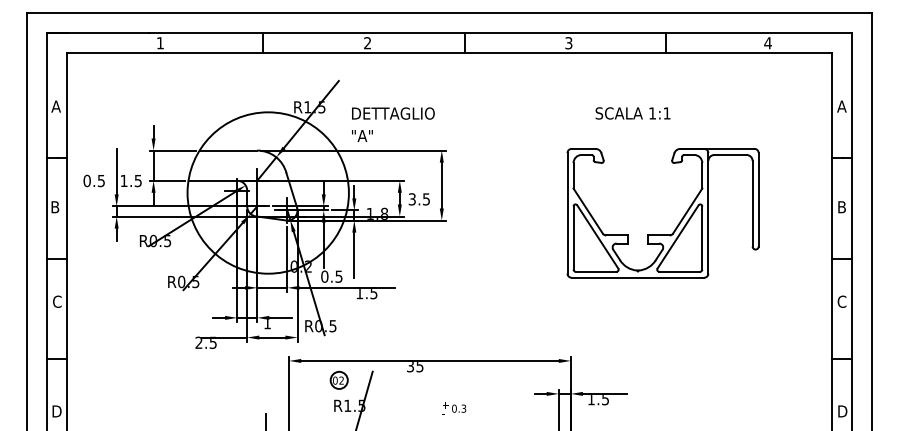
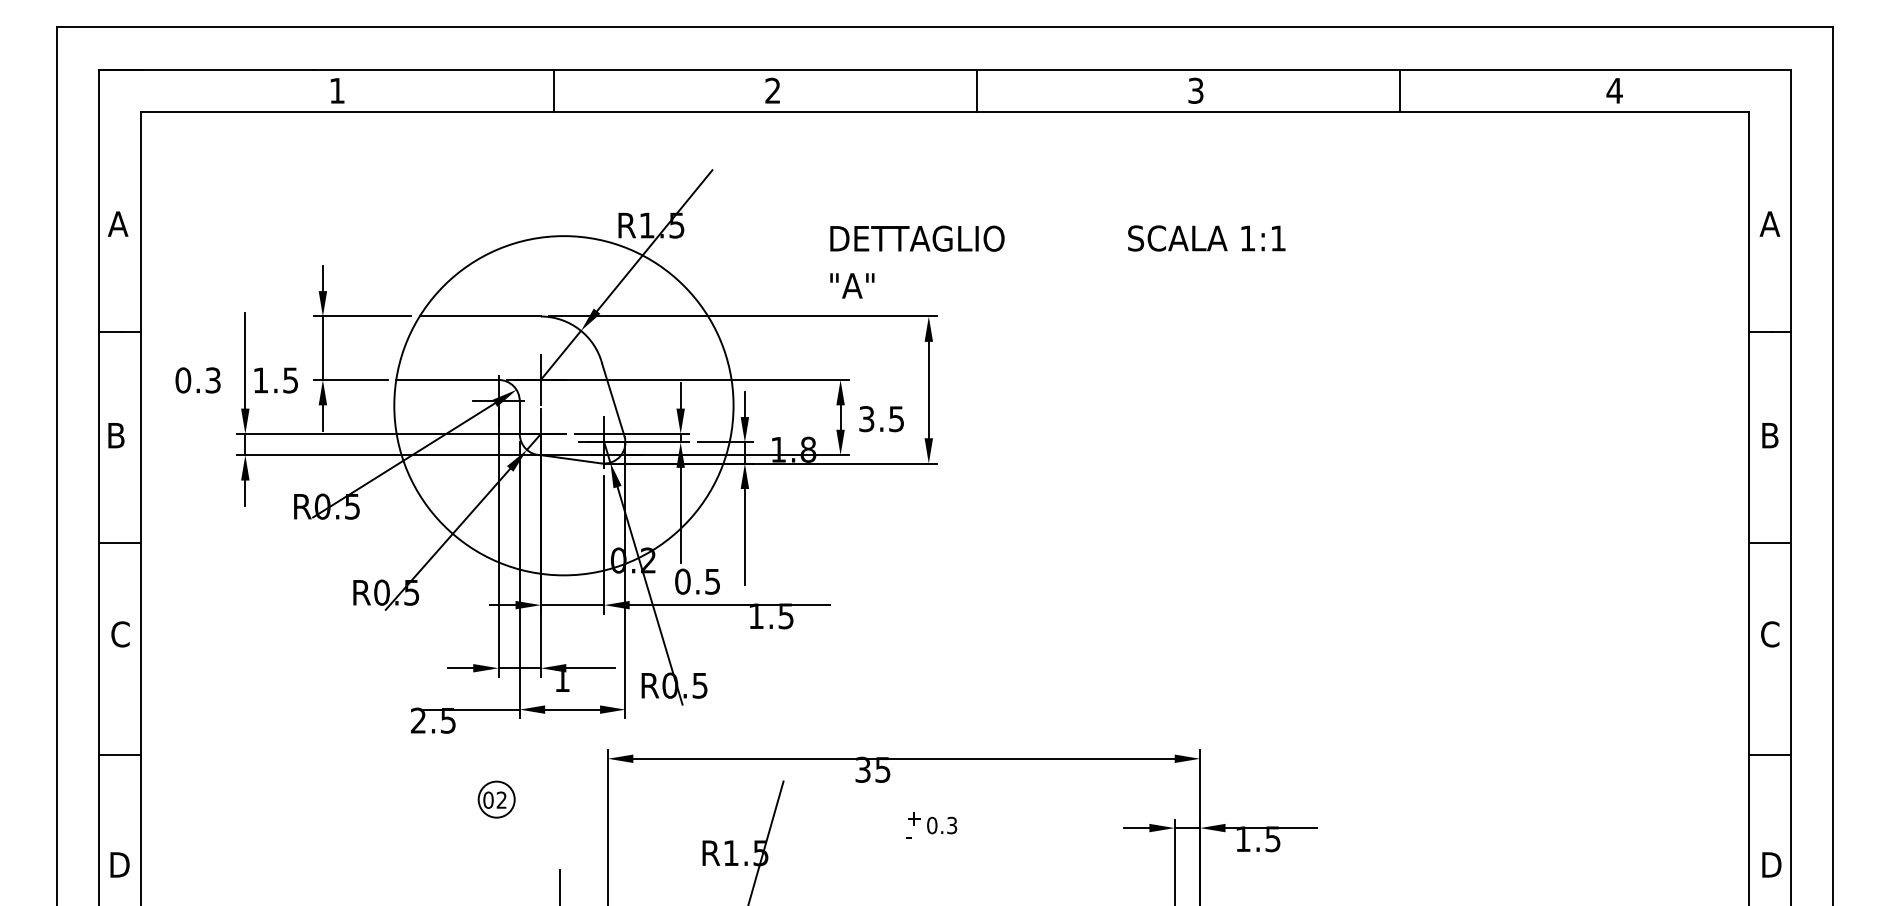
text: (632, 113) -> (1205, 238), moved
text: (393, 124) -> (917, 261), moved
text: (101, 180) -> (213, 379), 0.5 -> 0.3
part: (677, 224) -> (1424, 471), removed
part: (338, 379) -> (495, 797), moved
text: (454, 408) -> (932, 825), moved

